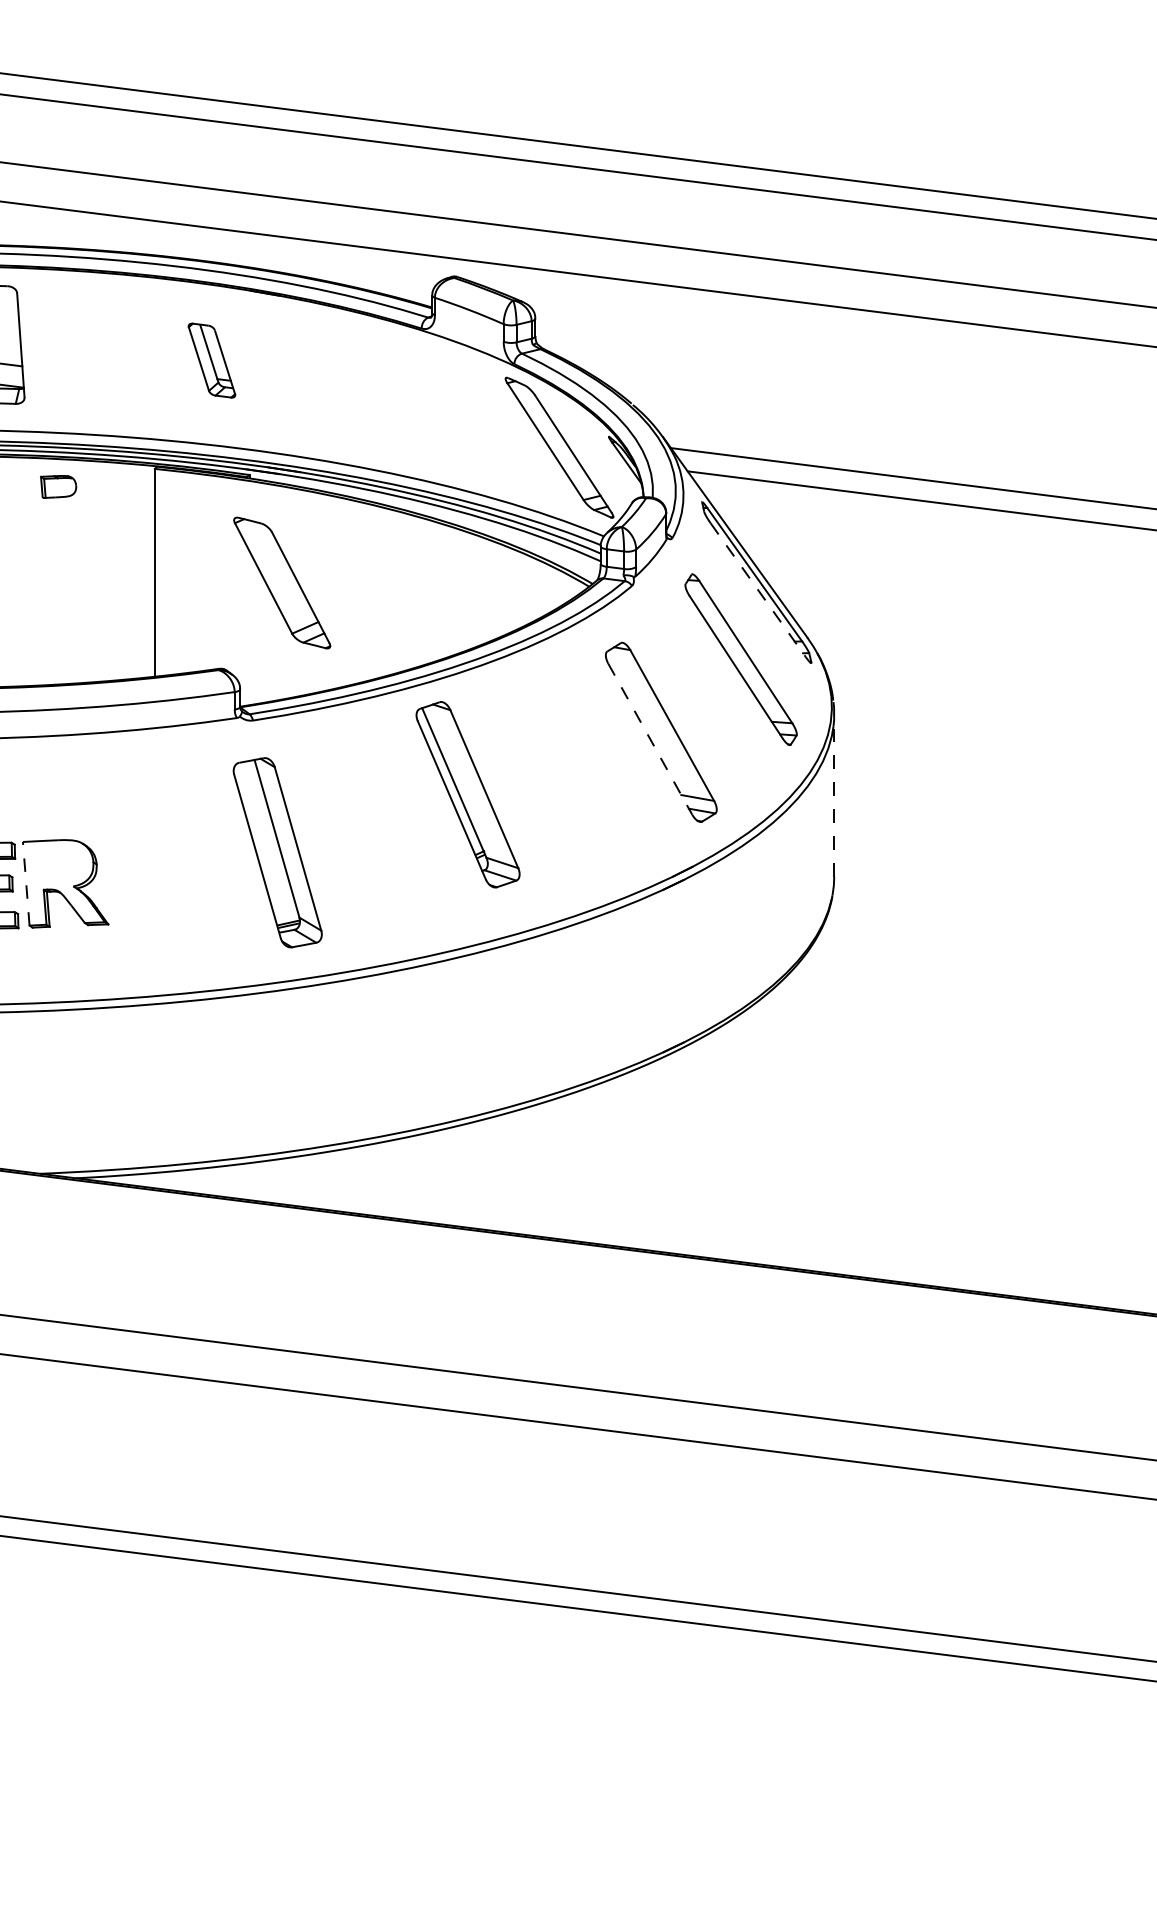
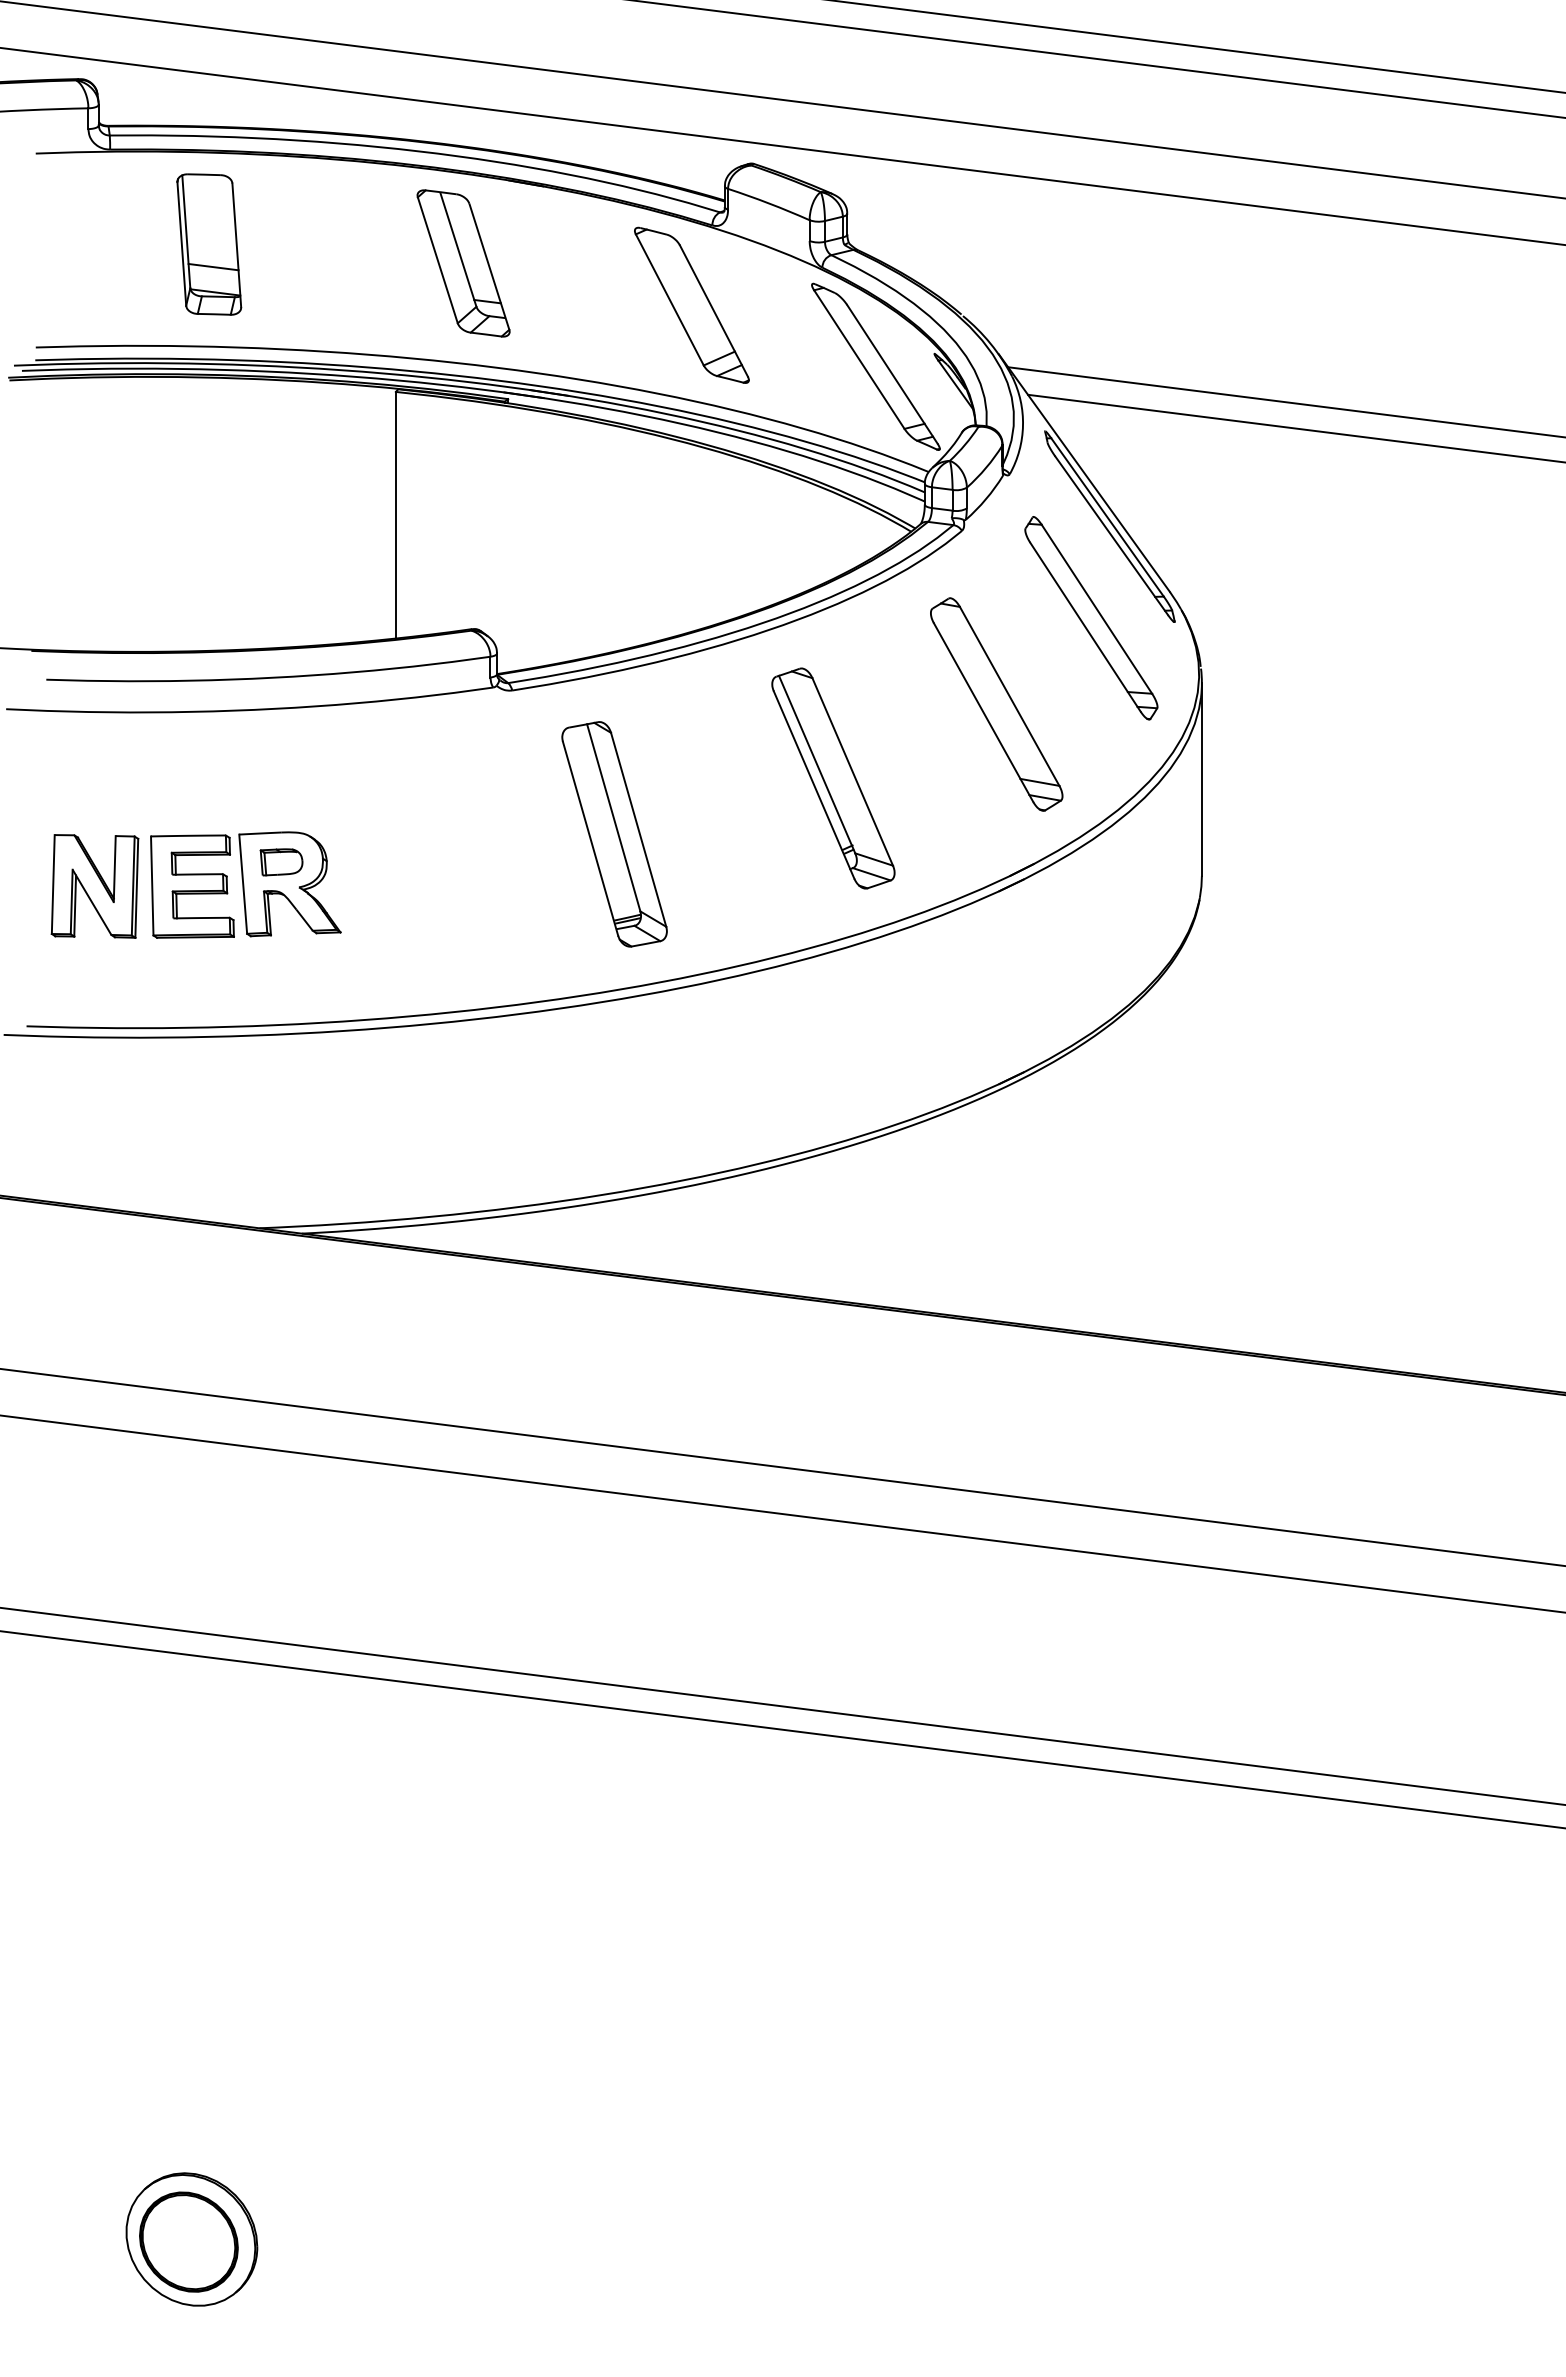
part: (211, 360) -> (463, 263), size x1.67
part: (58, 487) -> (281, 862), moved
part: (281, 582) -> (691, 304), moved
line: (758, 590) -> (1111, 536), dashed -> solid
line: (650, 739) -> (983, 713), dashed -> solid
part: (468, 794) -> (833, 778), moved
line: (833, 794) -> (1201, 778), dashed -> solid
part: (277, 852) -> (614, 834), moved
line: (26, 884) -> (243, 884), dashed -> solid

